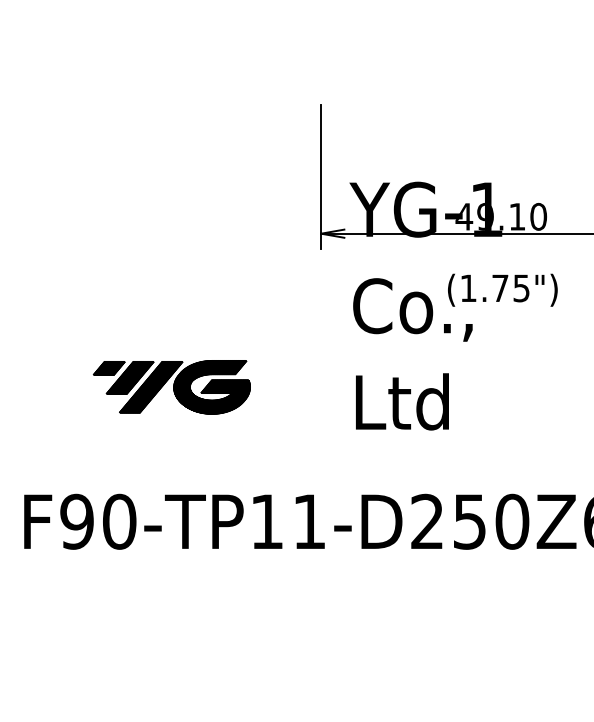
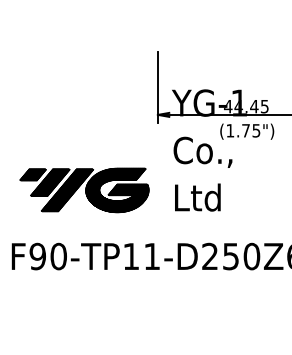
text: (511, 216) -> (251, 106), 49.10 -> 44.45
text: (503, 289) -> (247, 131), moved
part: (171, 387) -> (84, 190), size x1.67

